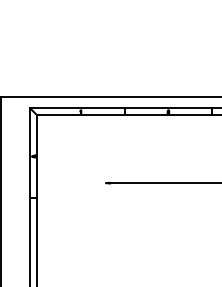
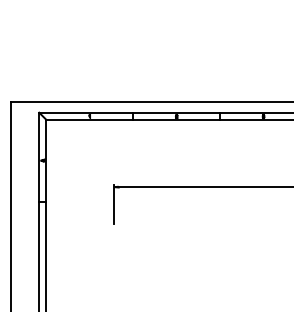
line: (105, 200) -> (114, 204), added

